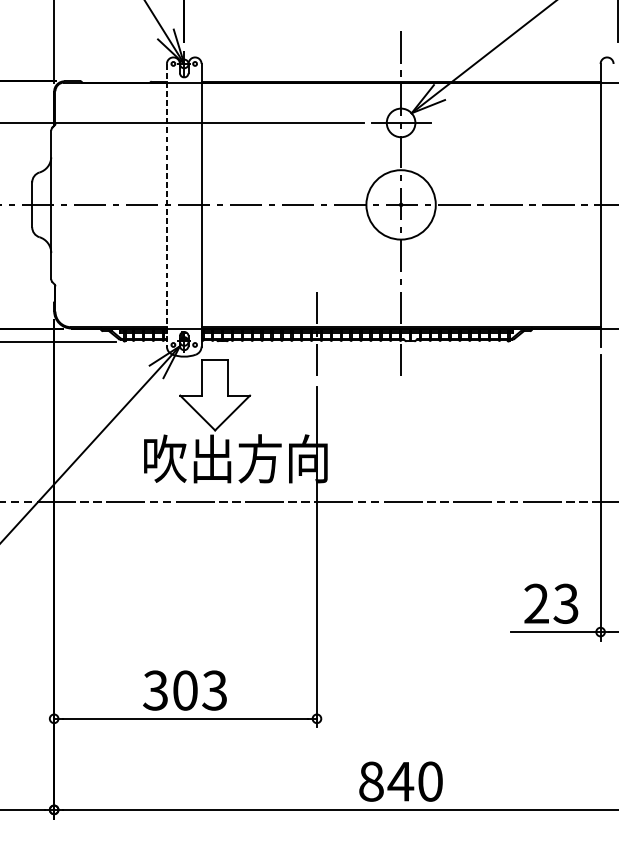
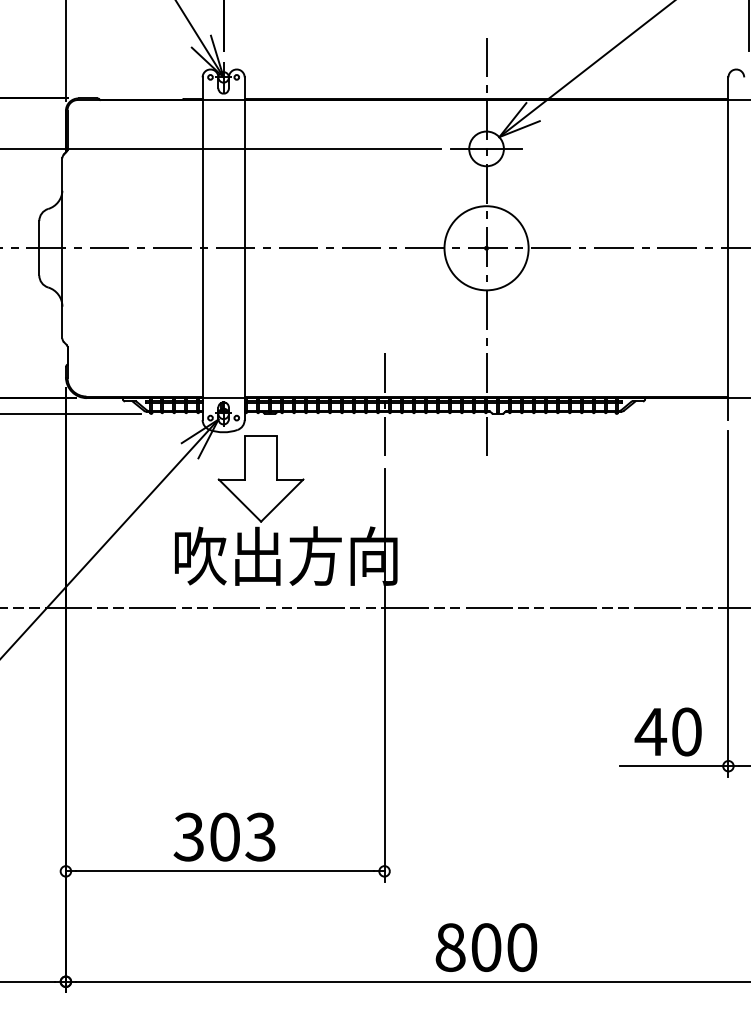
line: (166, 205) -> (202, 249), dashed -> solid
text: (550, 603) -> (667, 731), 23 -> 40
text: (401, 781) -> (486, 947), 840 -> 800

